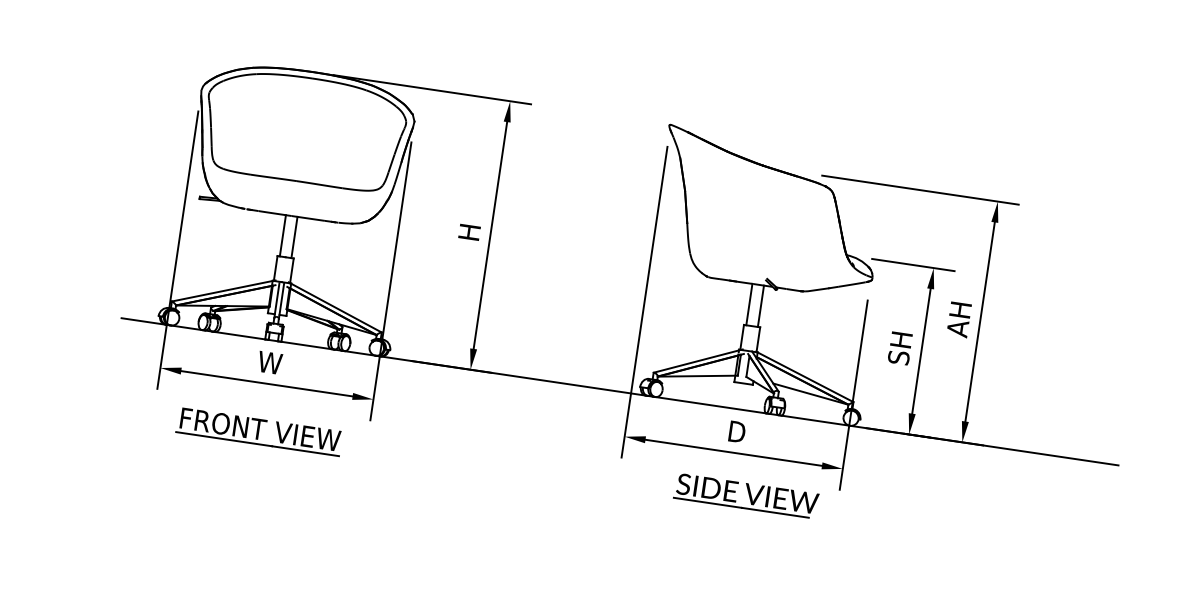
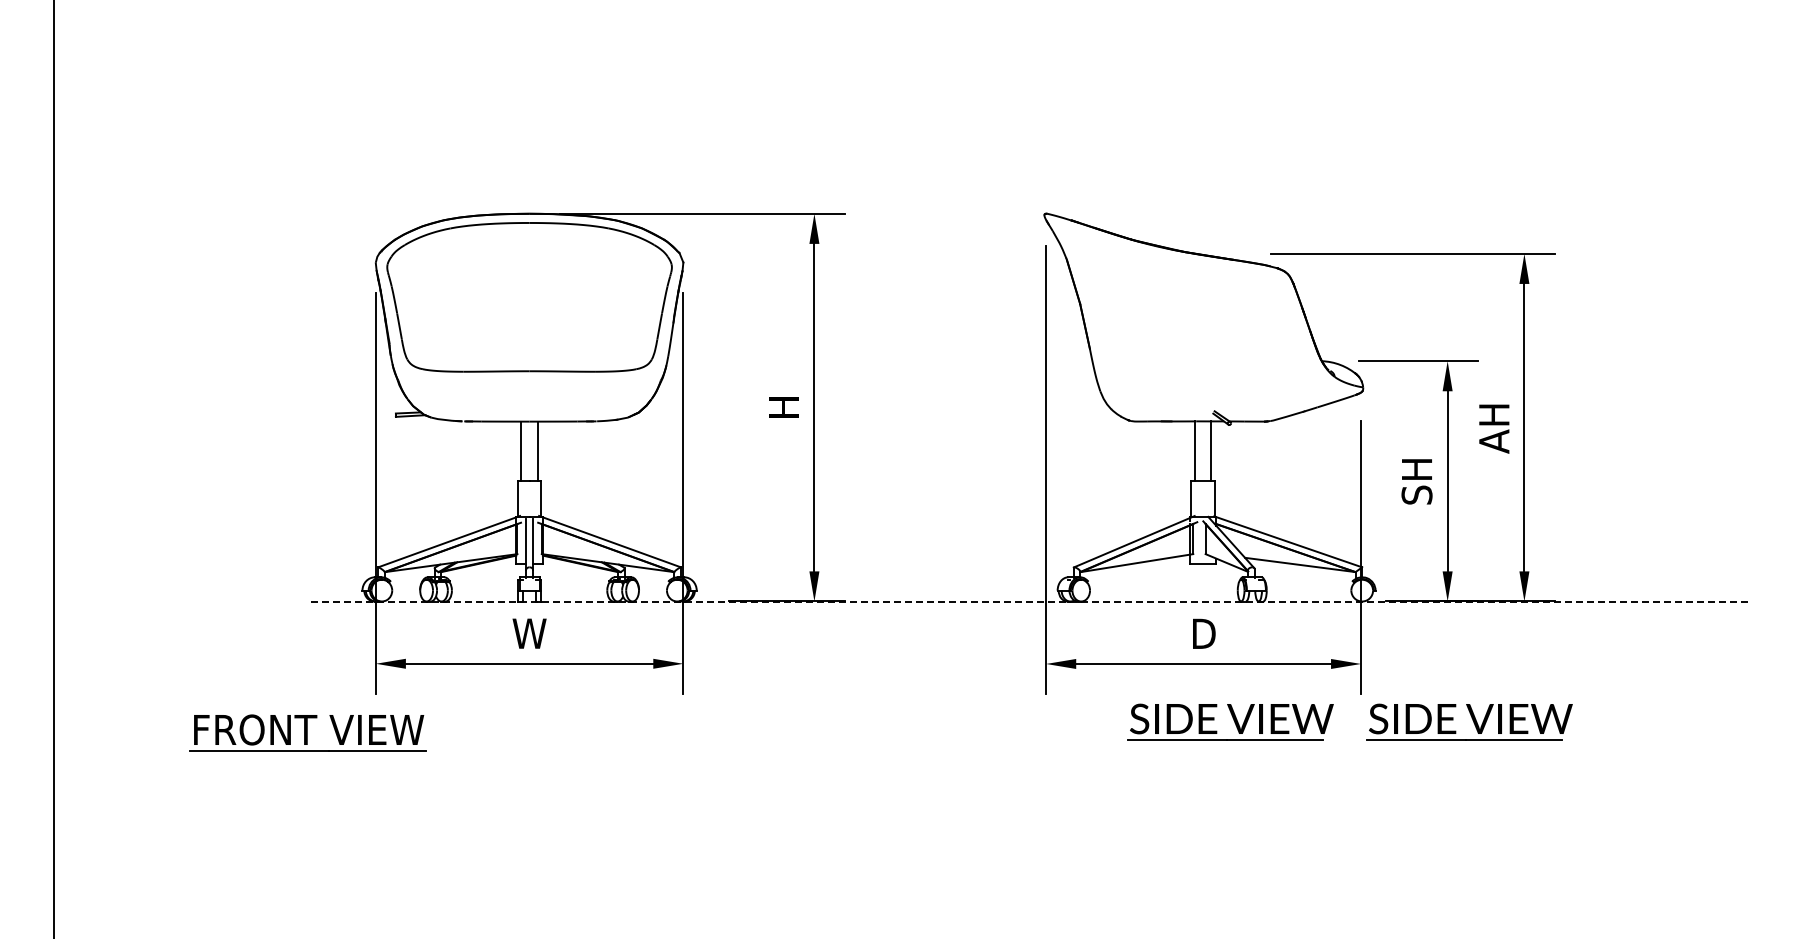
line: (620, 391) -> (1030, 601), solid -> dashed
part: (259, 431) -> (307, 732), moved
part: (912, 519) -> (1469, 721), added

